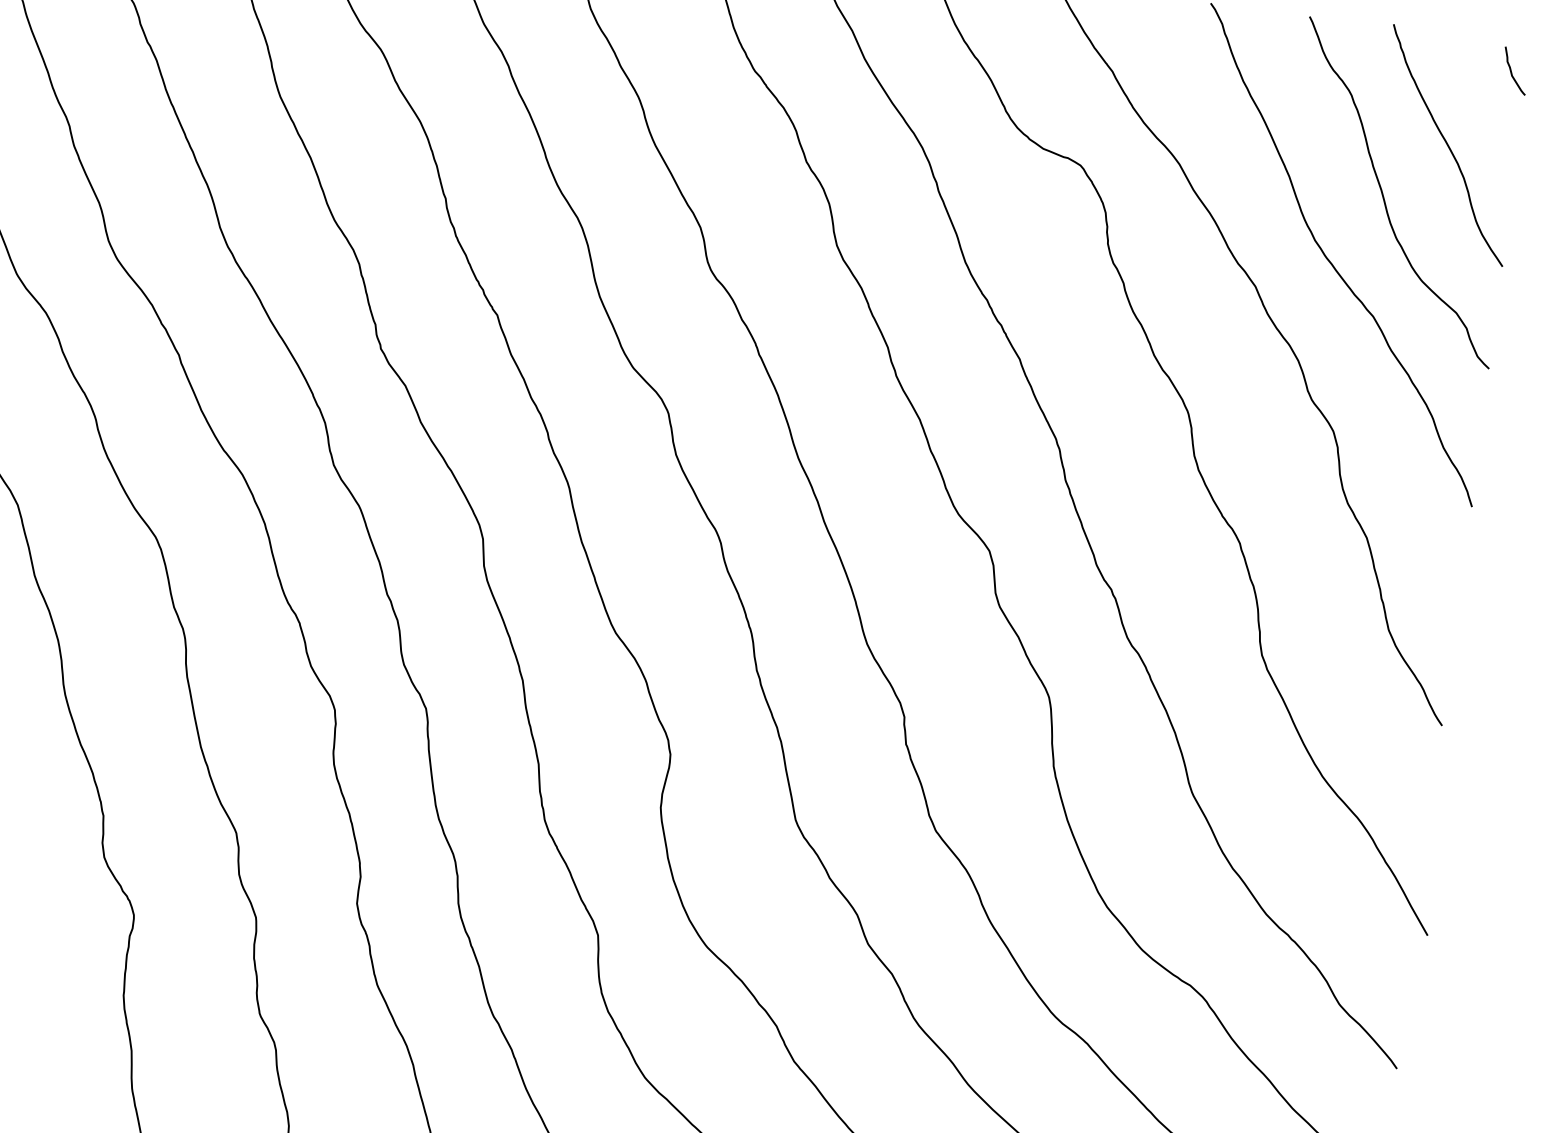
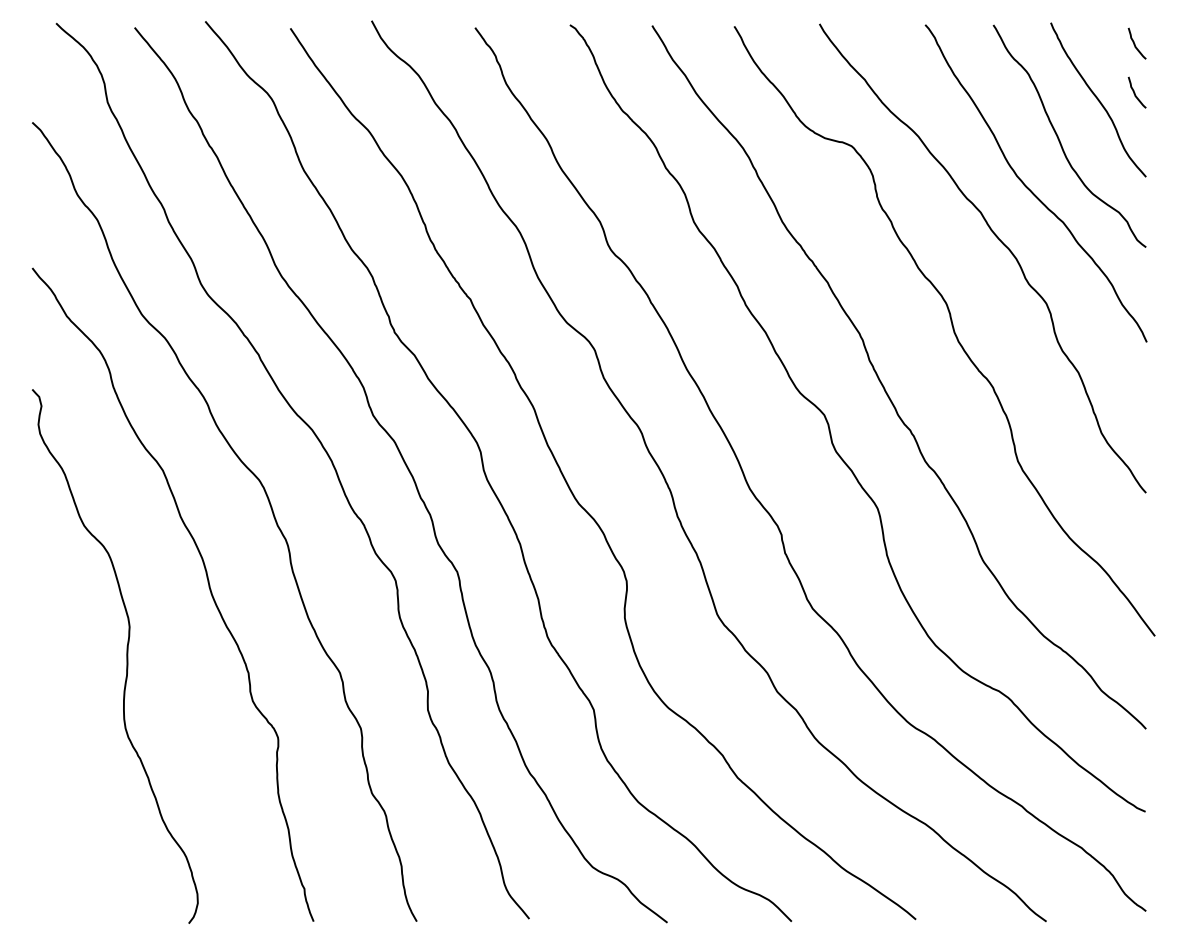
curve: (1503, 141) -> (1135, 92), added

